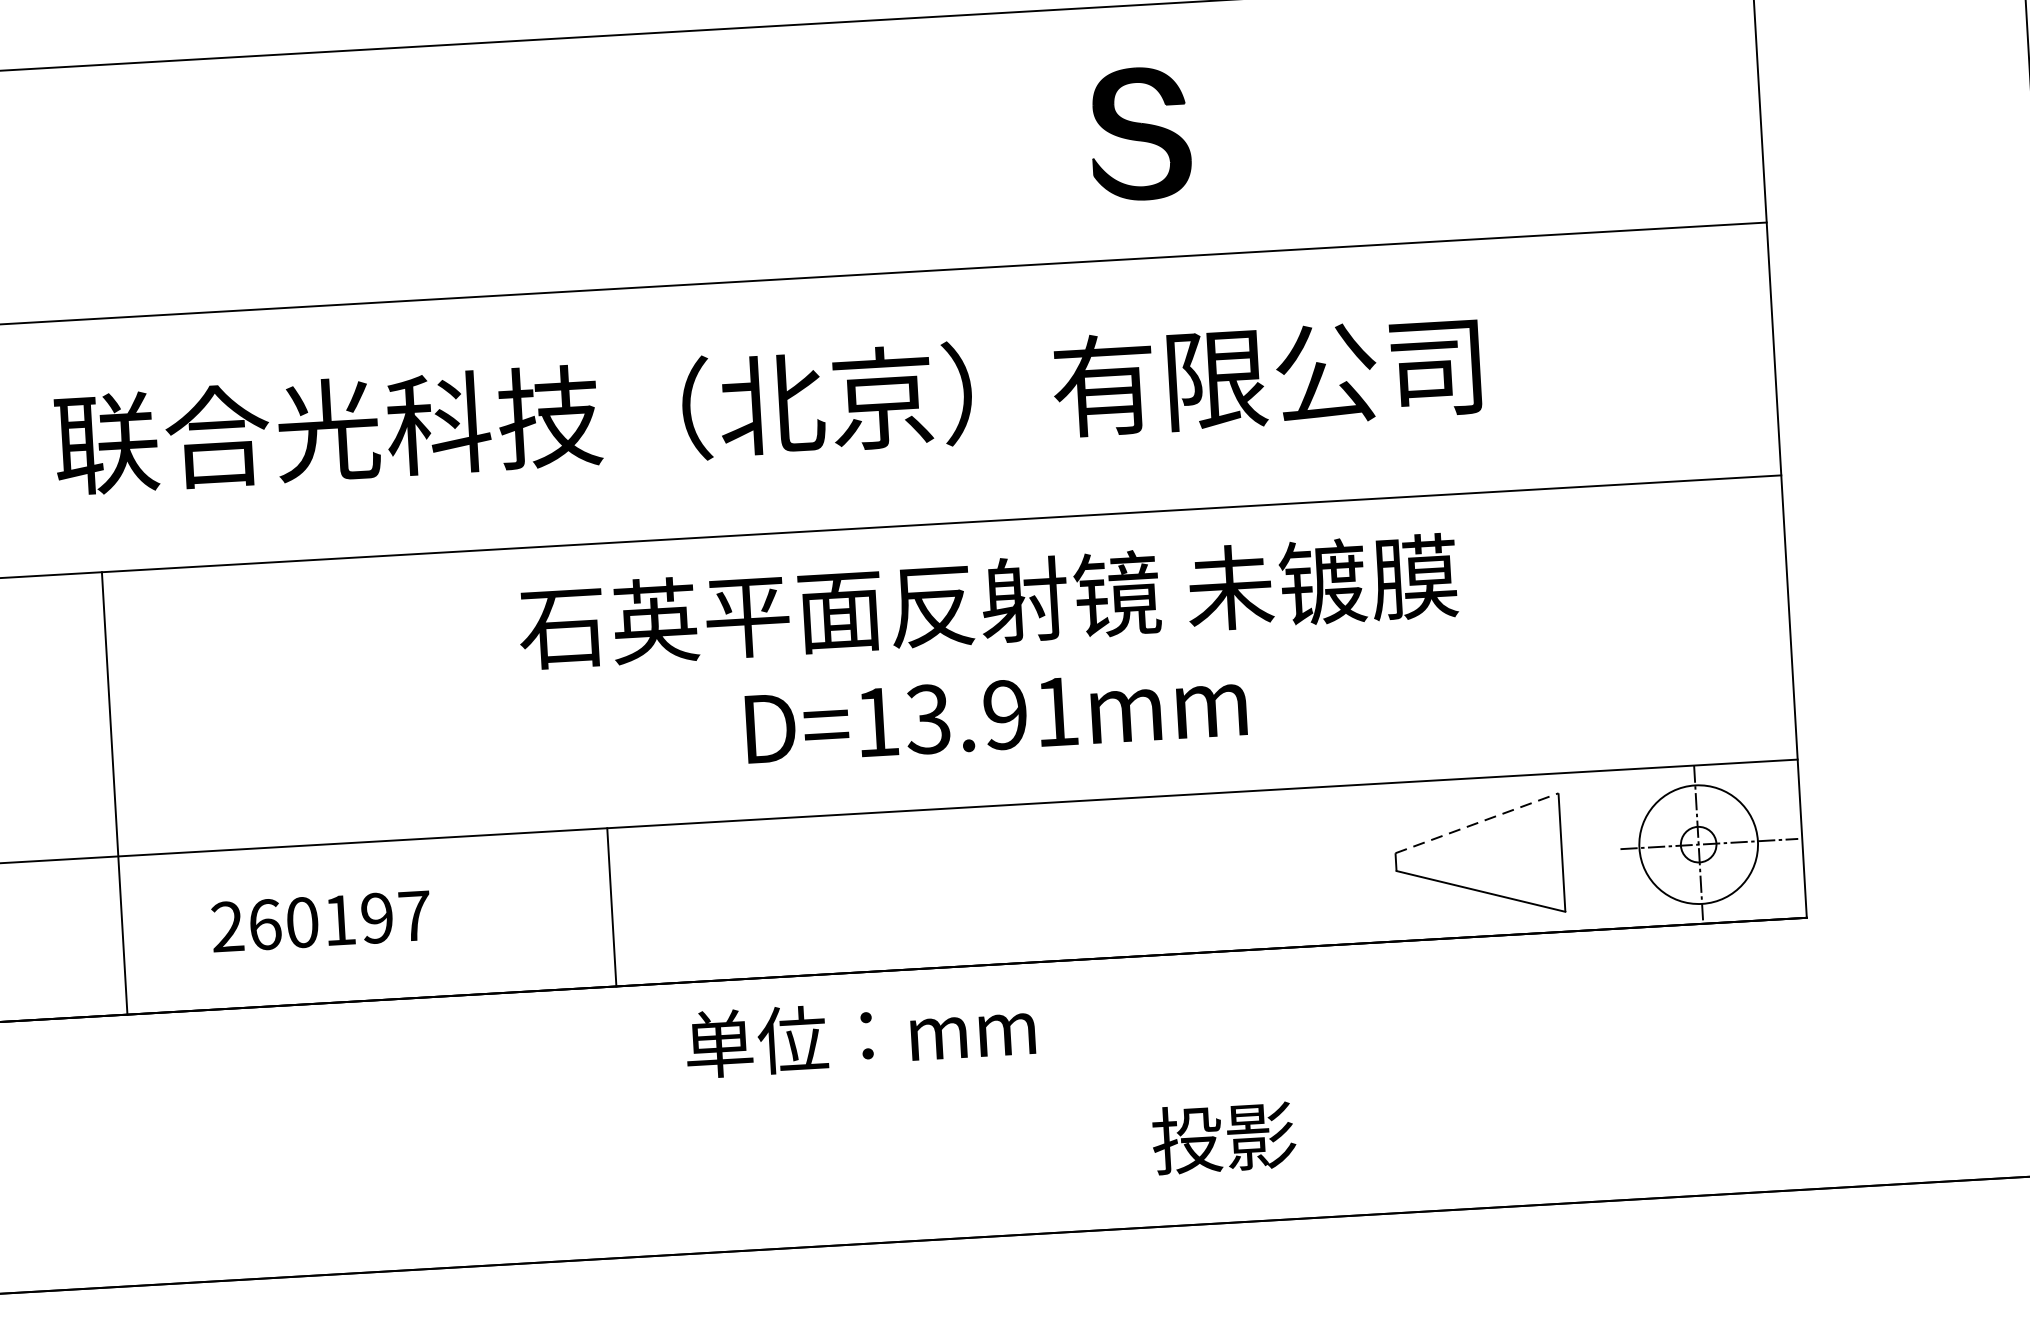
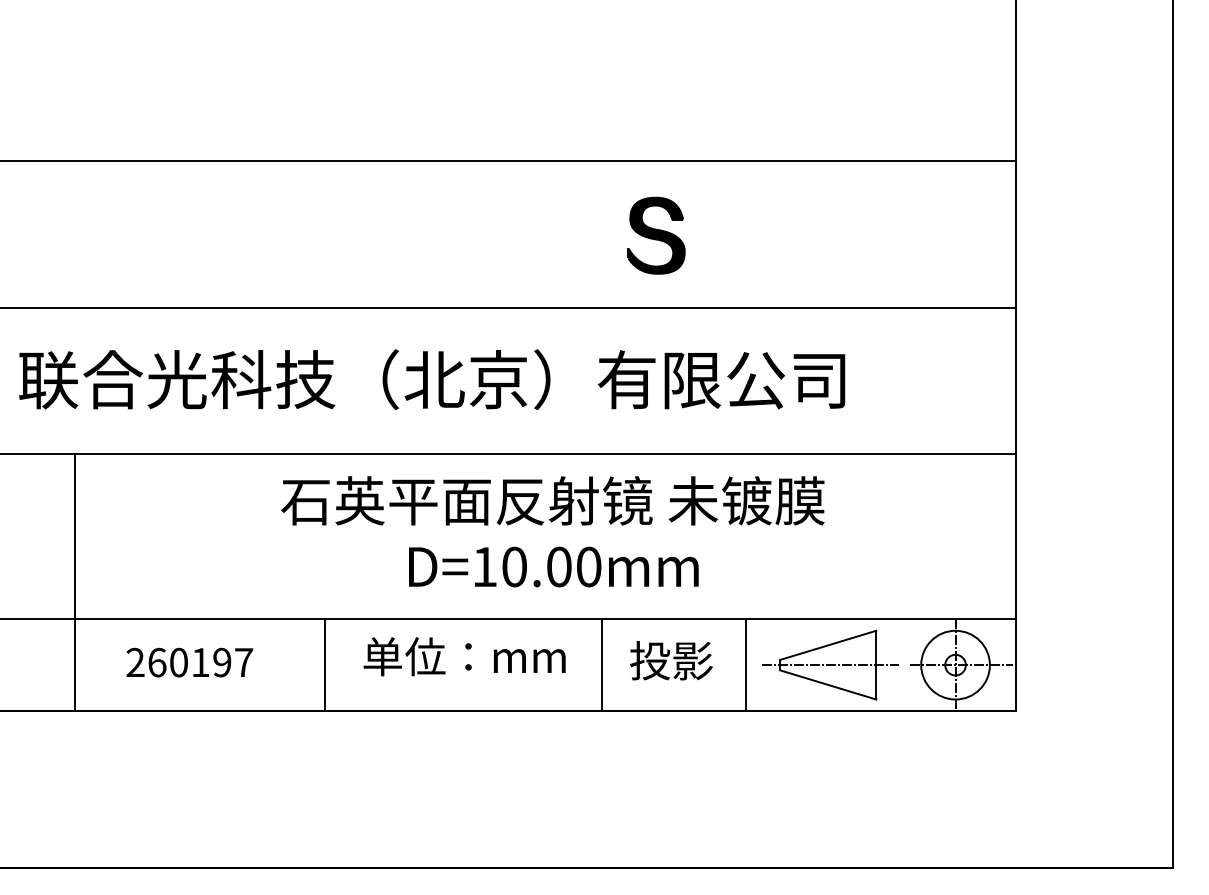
text: (992, 714) -> (551, 566), ^JD=13.91mm -> ^JD=10.00mm
line: (114, 793) -> (74, 582), moved
line: (1477, 823) -> (828, 645), dashed -> solid
line: (1483, 857) -> (830, 665), added
line: (1336, 866) -> (745, 665), added
line: (1089, 880) -> (602, 665), added
text: (320, 921) -> (189, 662), moved
text: (860, 1035) -> (464, 656), moved
text: (1224, 1137) -> (671, 660), moved

